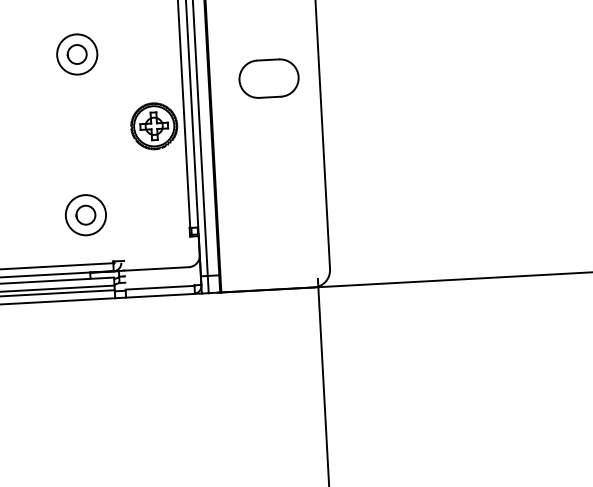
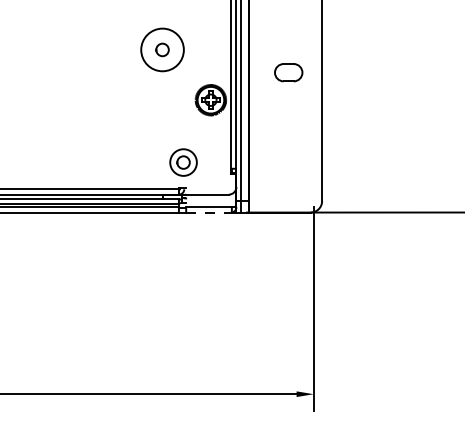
circle: (77, 53) -> (162, 49), size x1.6
part: (268, 78) -> (288, 72), size x0.7
part: (85, 215) -> (183, 162), moved
line: (161, 295) -> (209, 212), solid -> dashed

